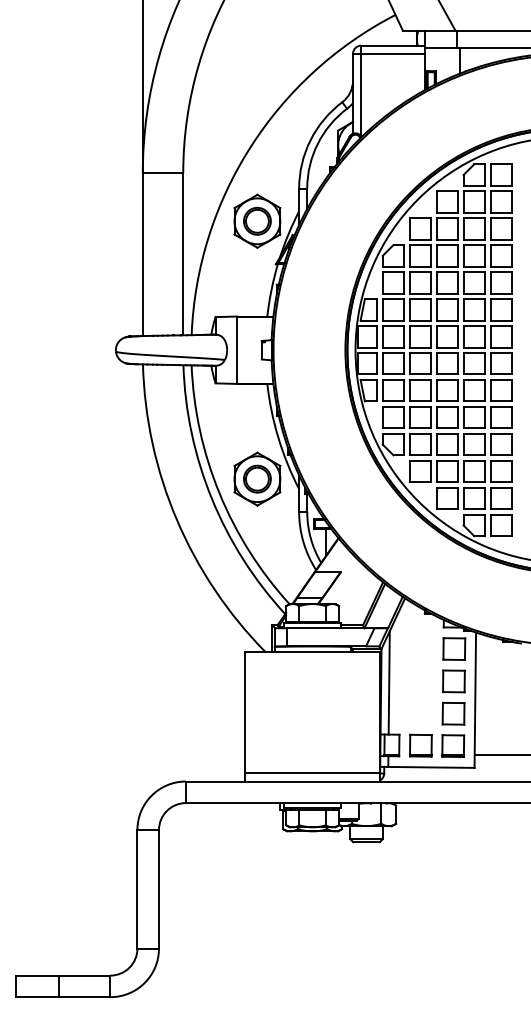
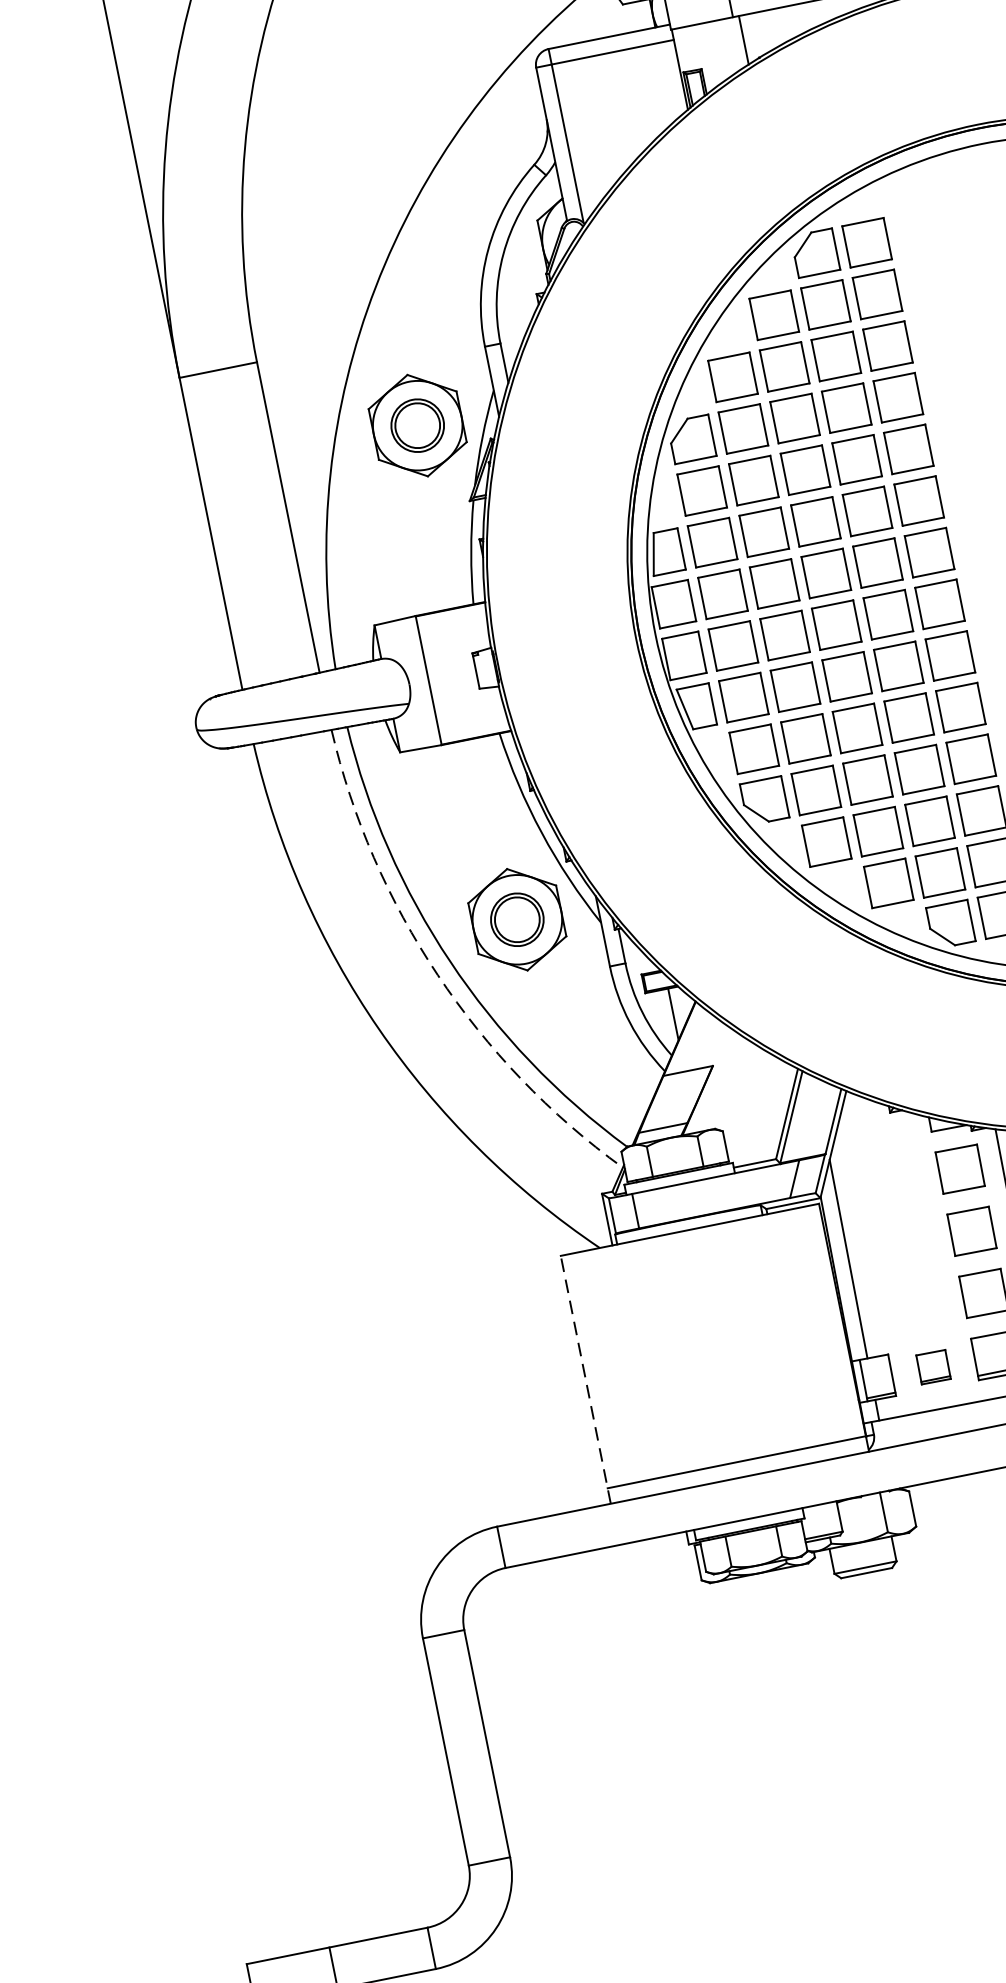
arc: (211, 498) -> (436, 974), solid -> dashed
line: (245, 716) -> (586, 1379), solid -> dashed
part: (420, 745) -> (932, 1367), size x0.7

